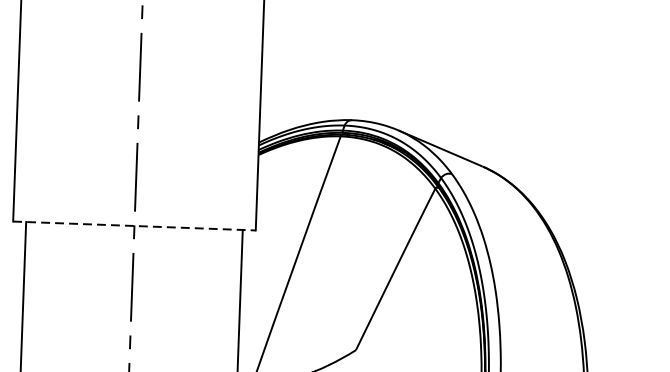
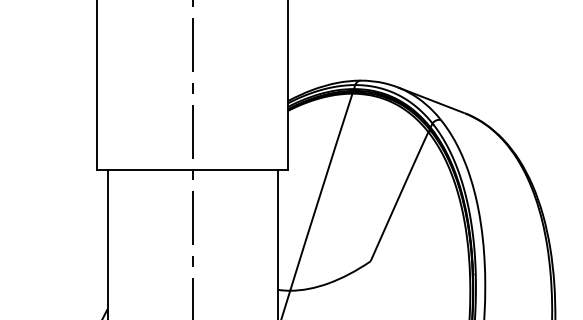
line: (135, 226) -> (193, 170), dashed -> solid

